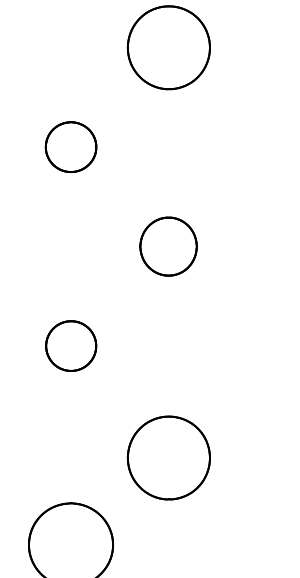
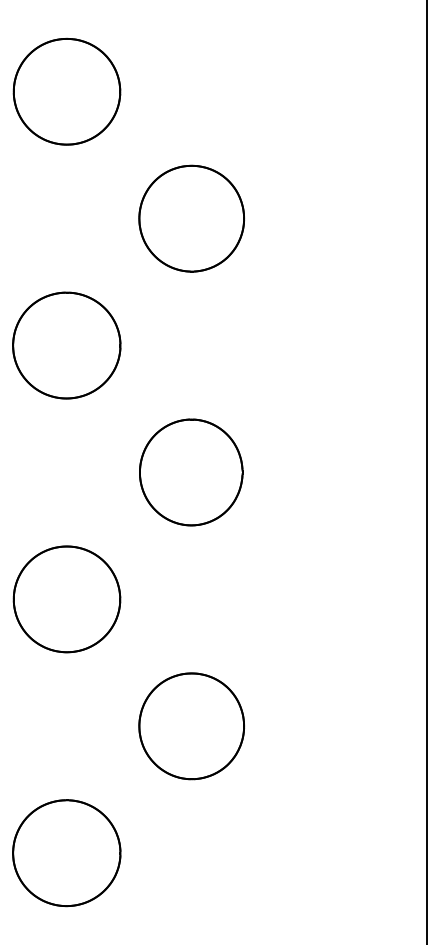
part: (70, 147) -> (66, 345), size x1.67
part: (168, 246) -> (191, 472), size x1.43
part: (70, 346) -> (66, 599), size x1.67
part: (168, 458) -> (191, 726), moved

